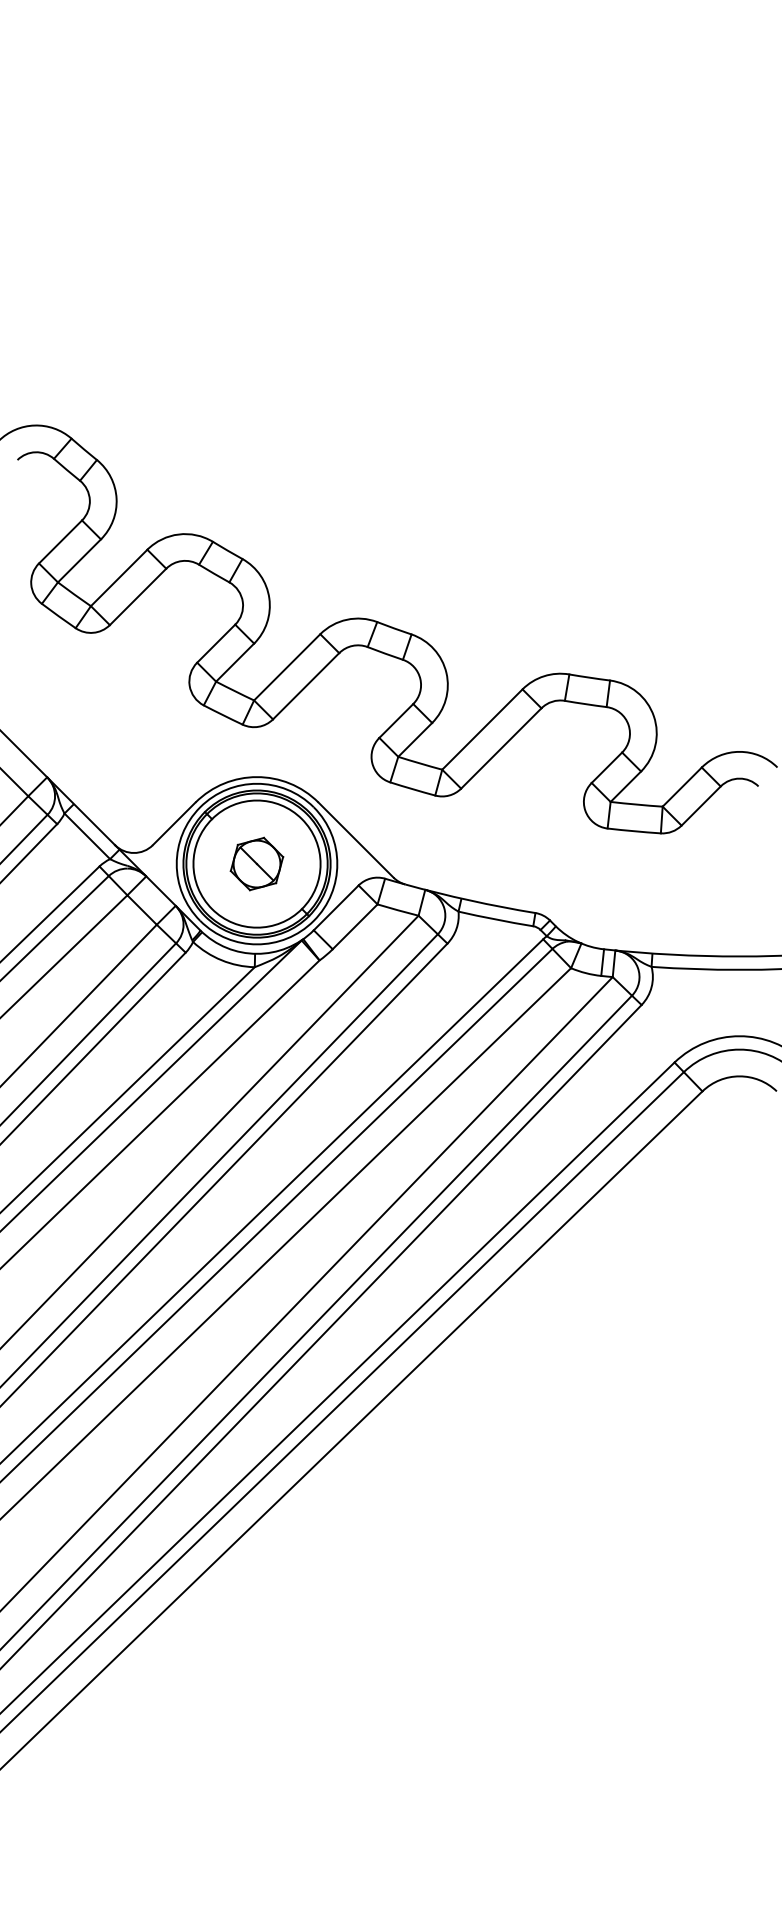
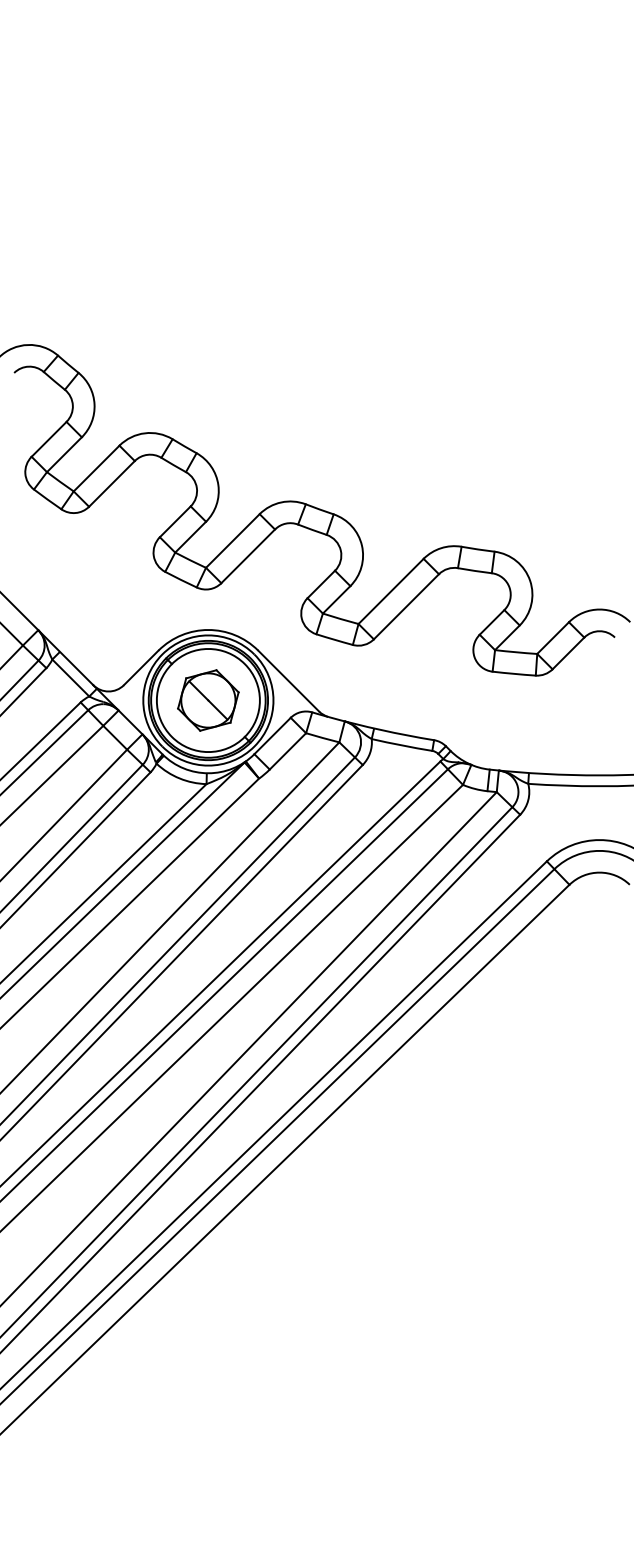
part: (256, 863) -> (207, 700), size x1.43

